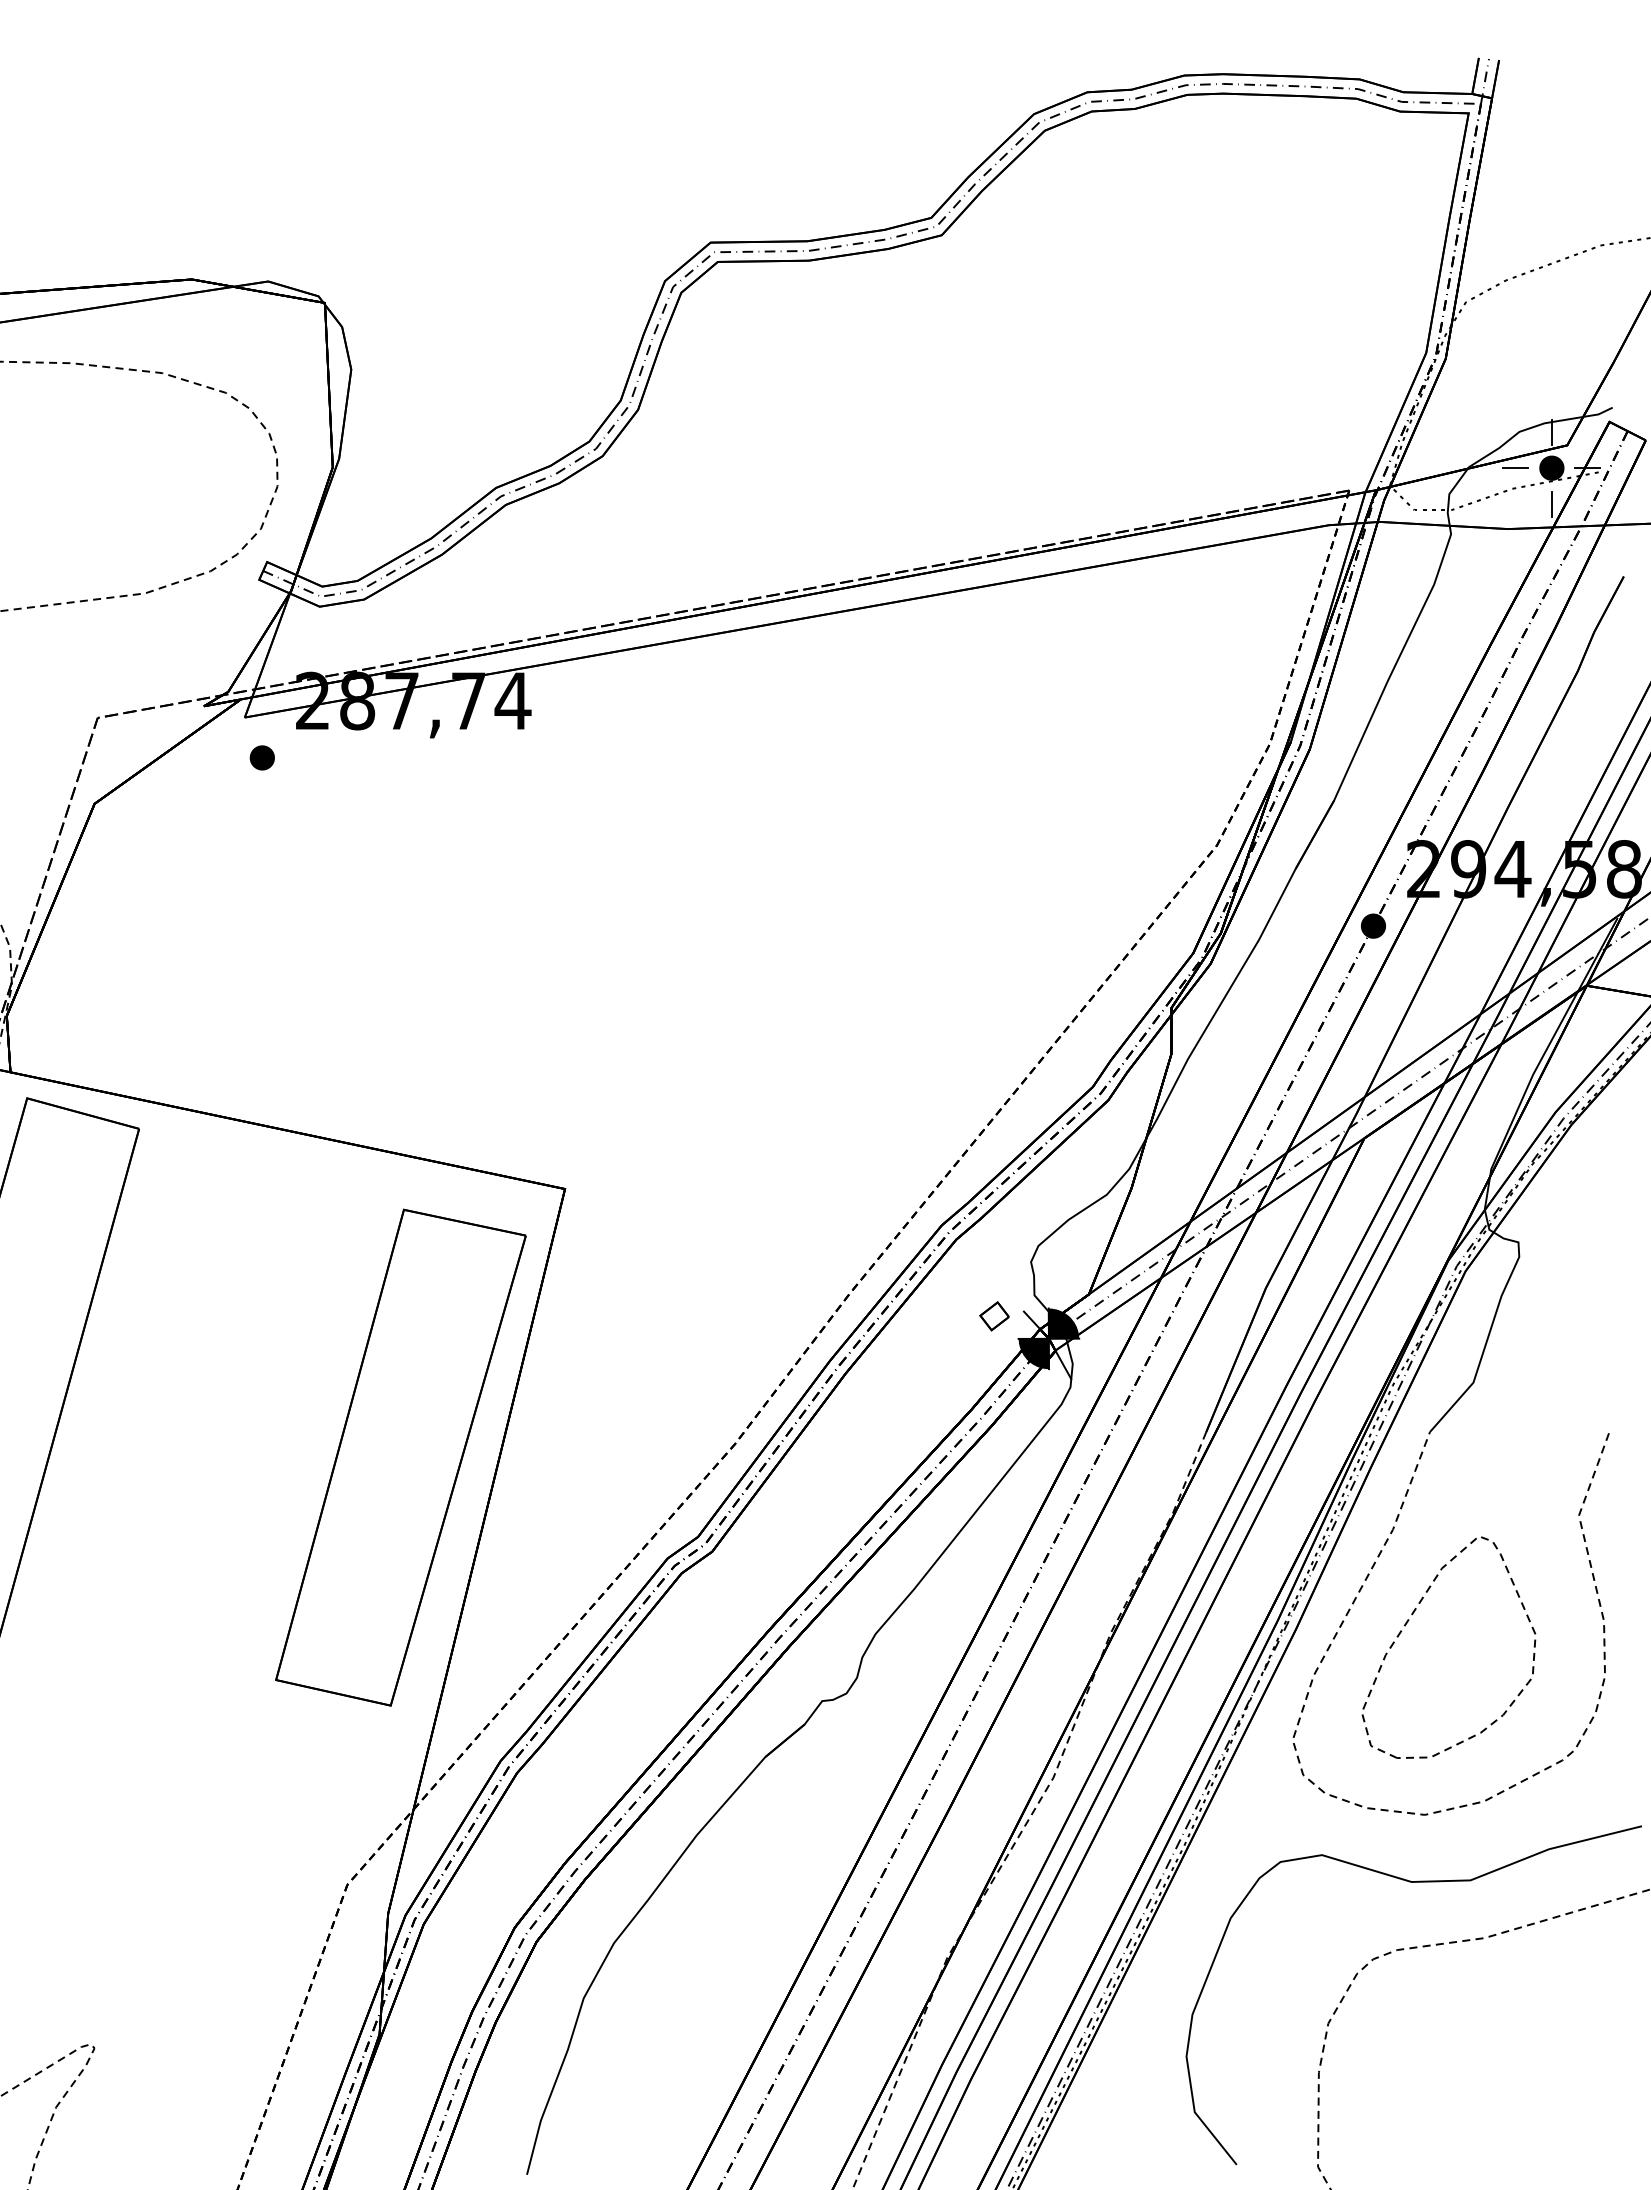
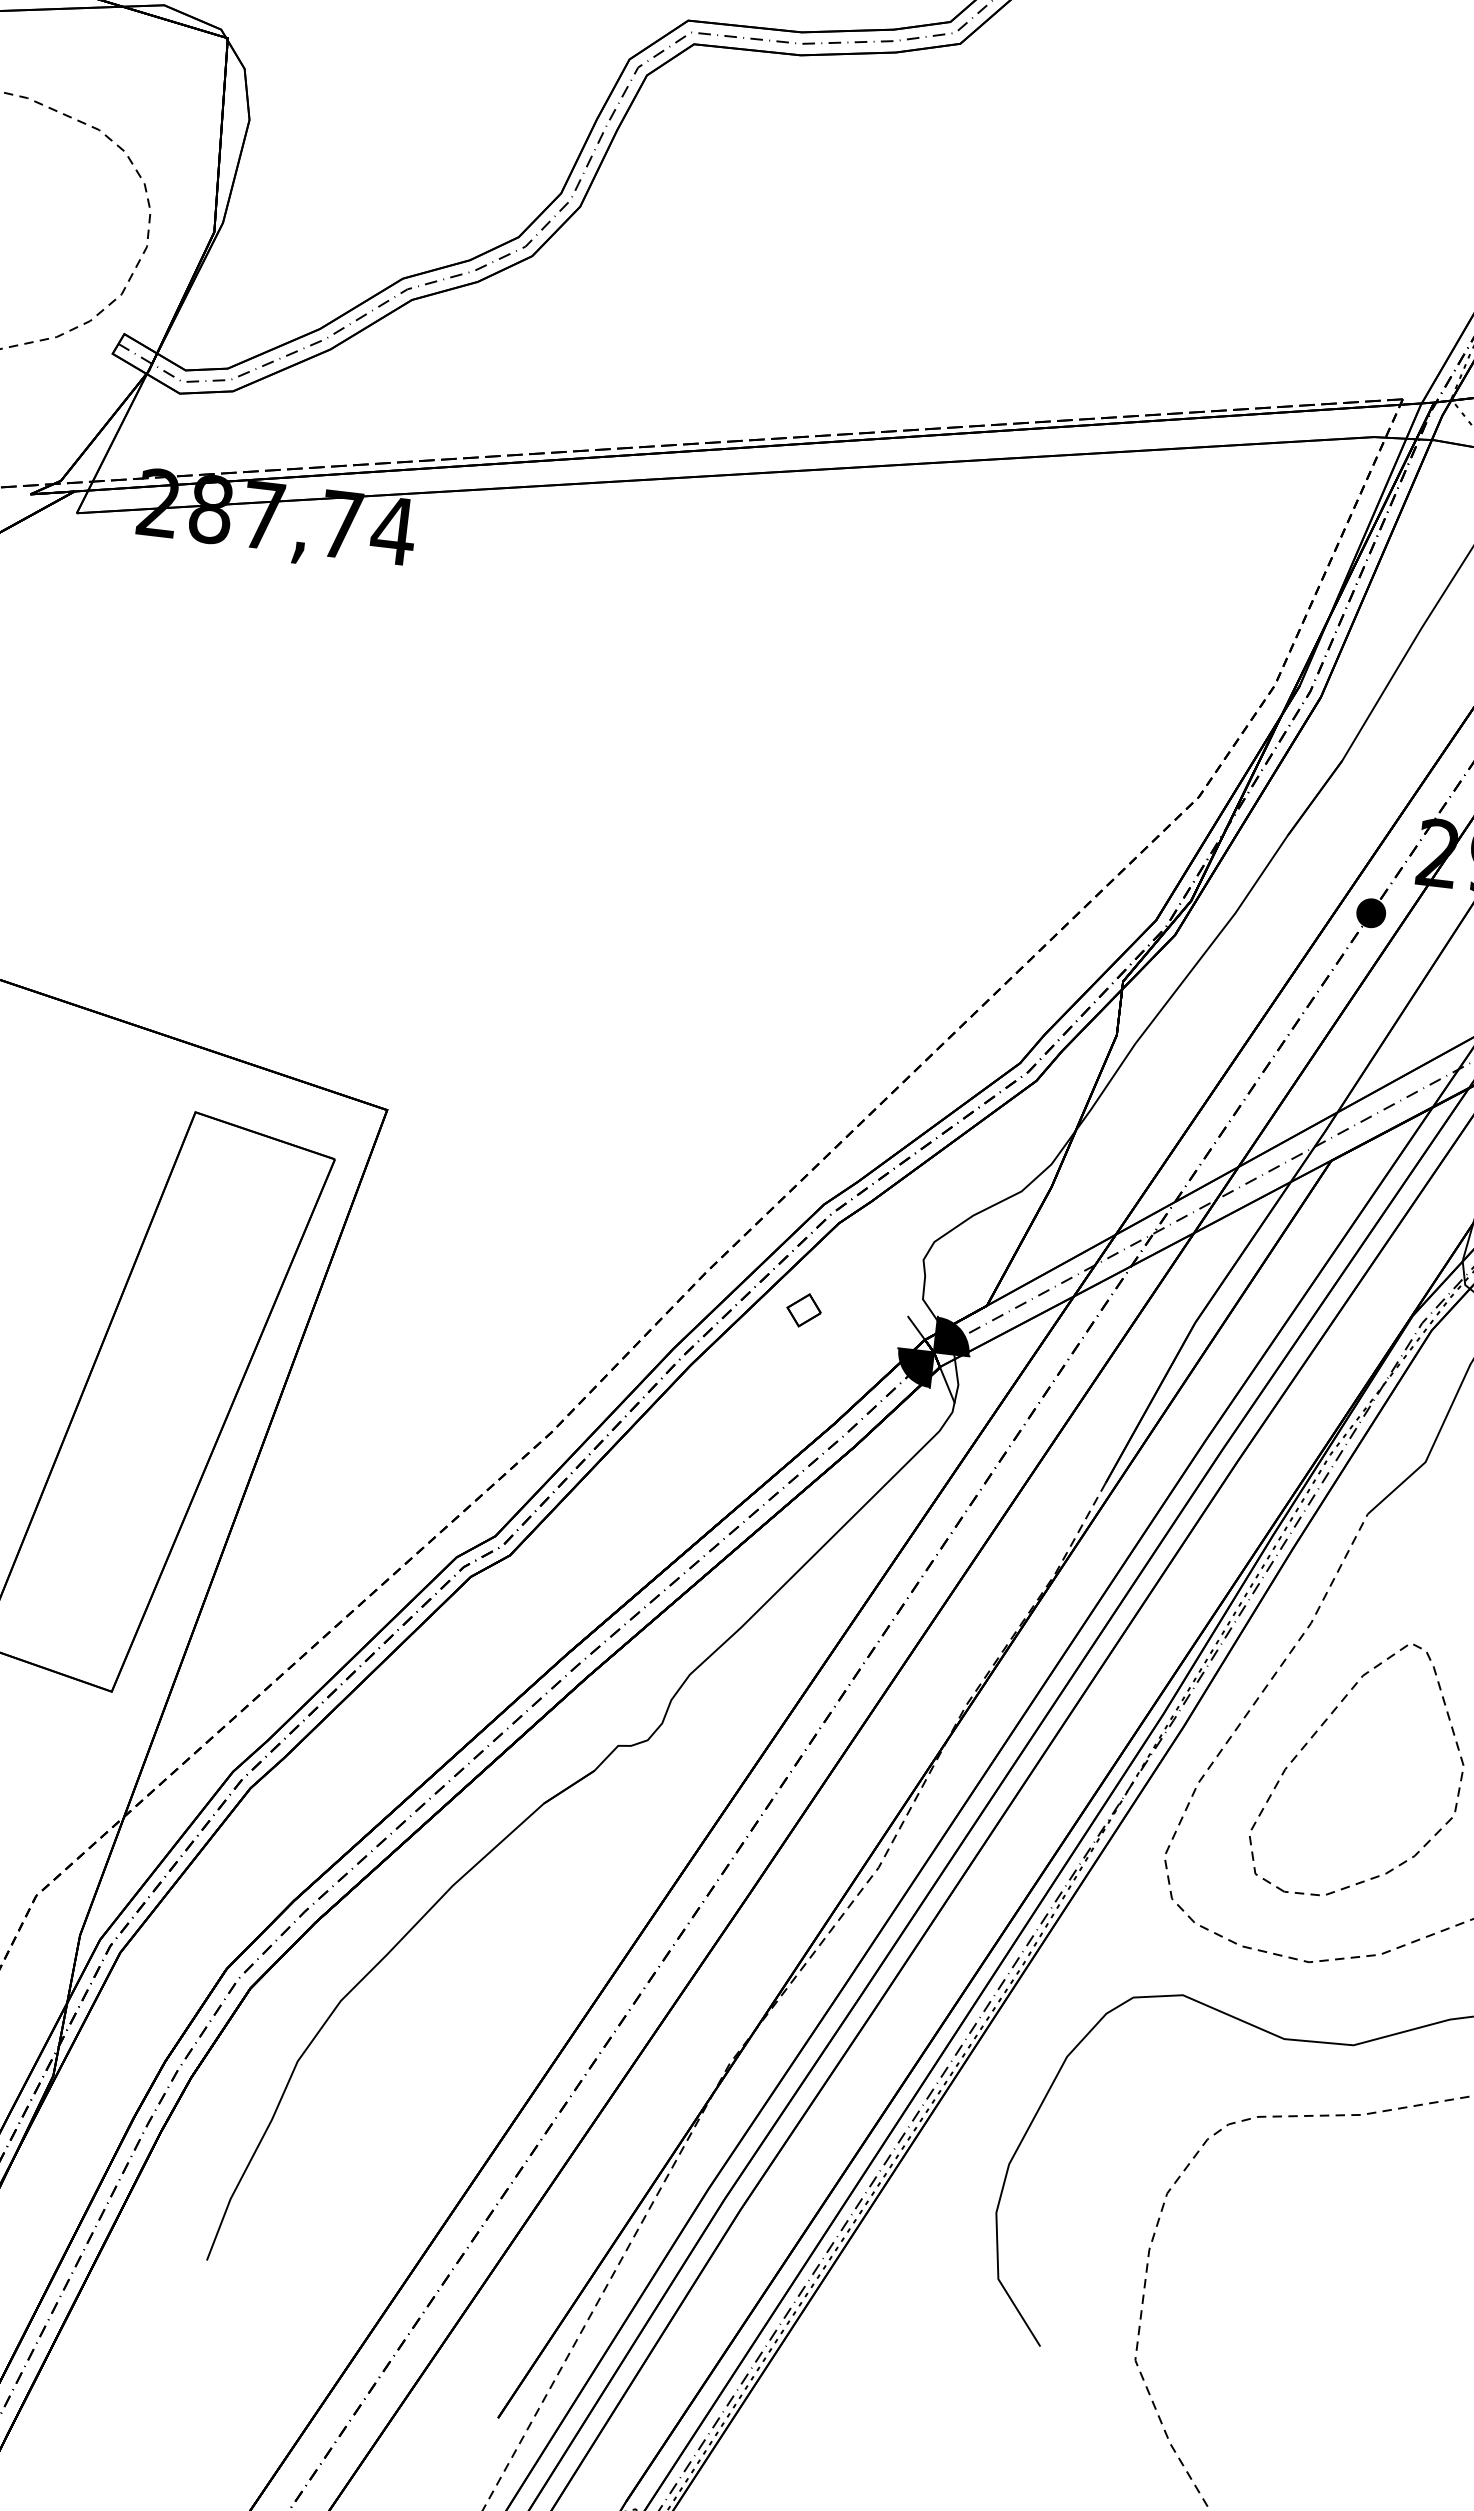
part: (261, 757) -> (90, 562), removed
part: (994, 1316) -> (804, 1310), moved

